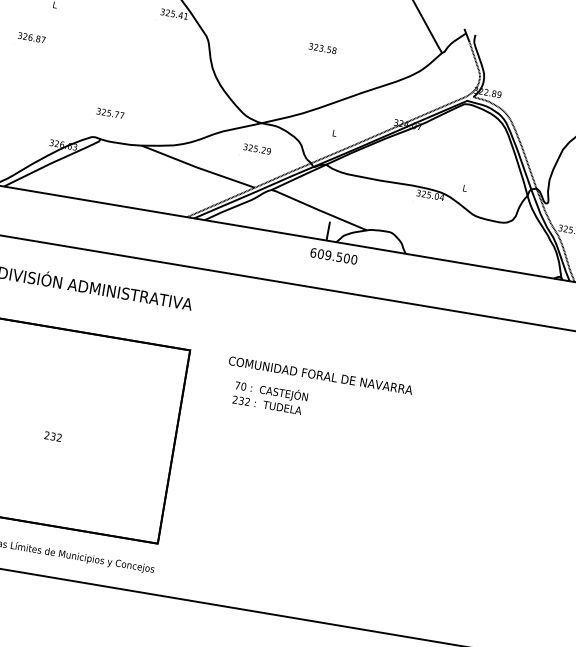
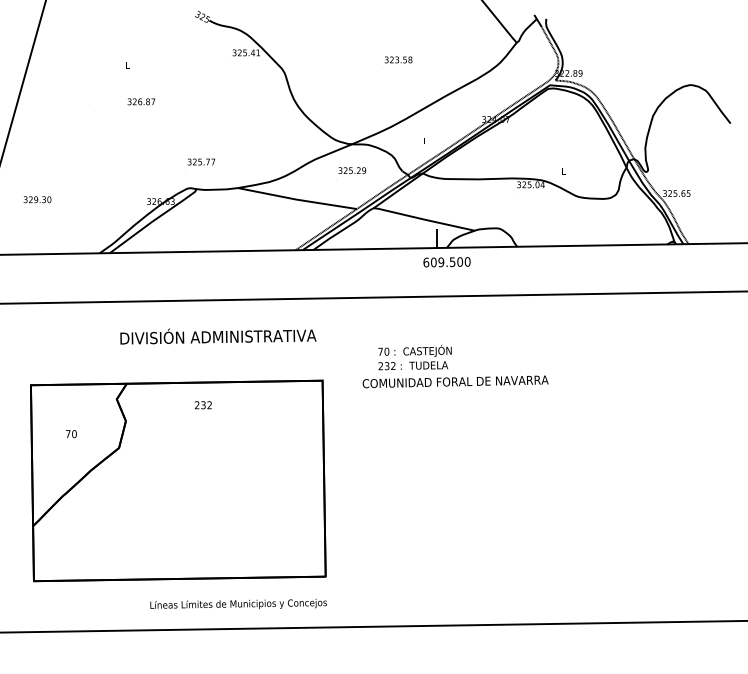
text: (31, 37) -> (141, 101), moved
text: (269, 397) -> (414, 357), moved
text: (53, 436) -> (203, 405), moved

